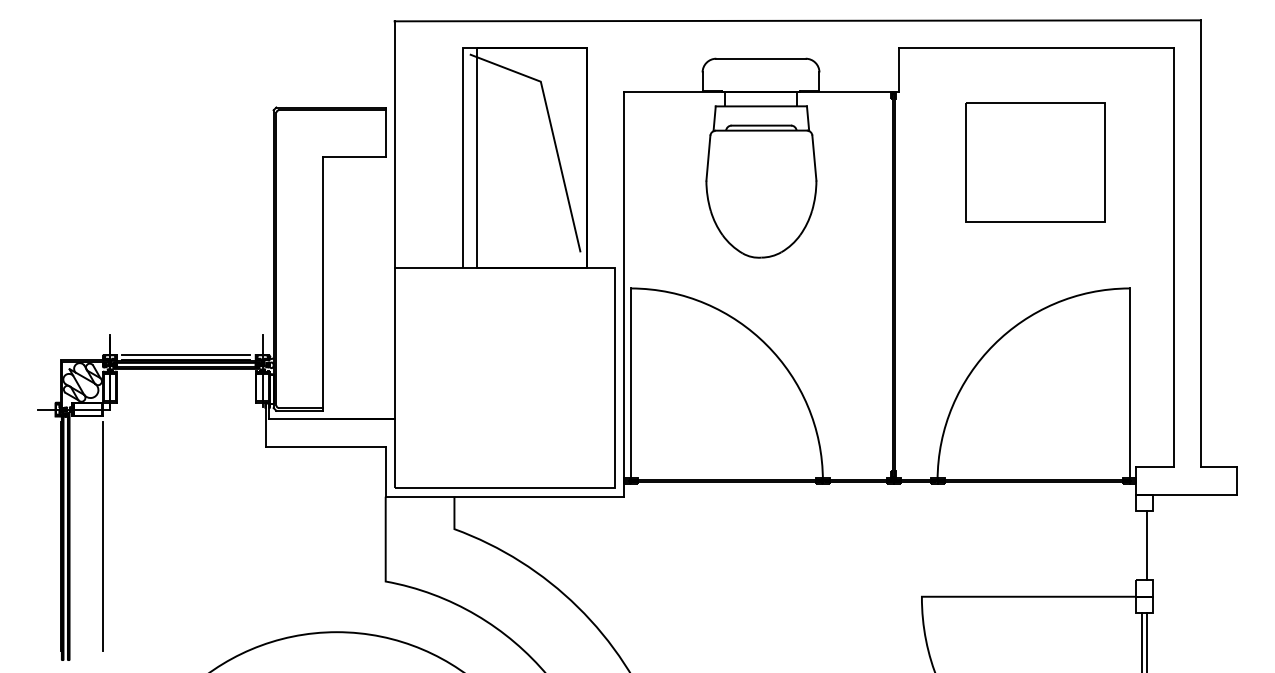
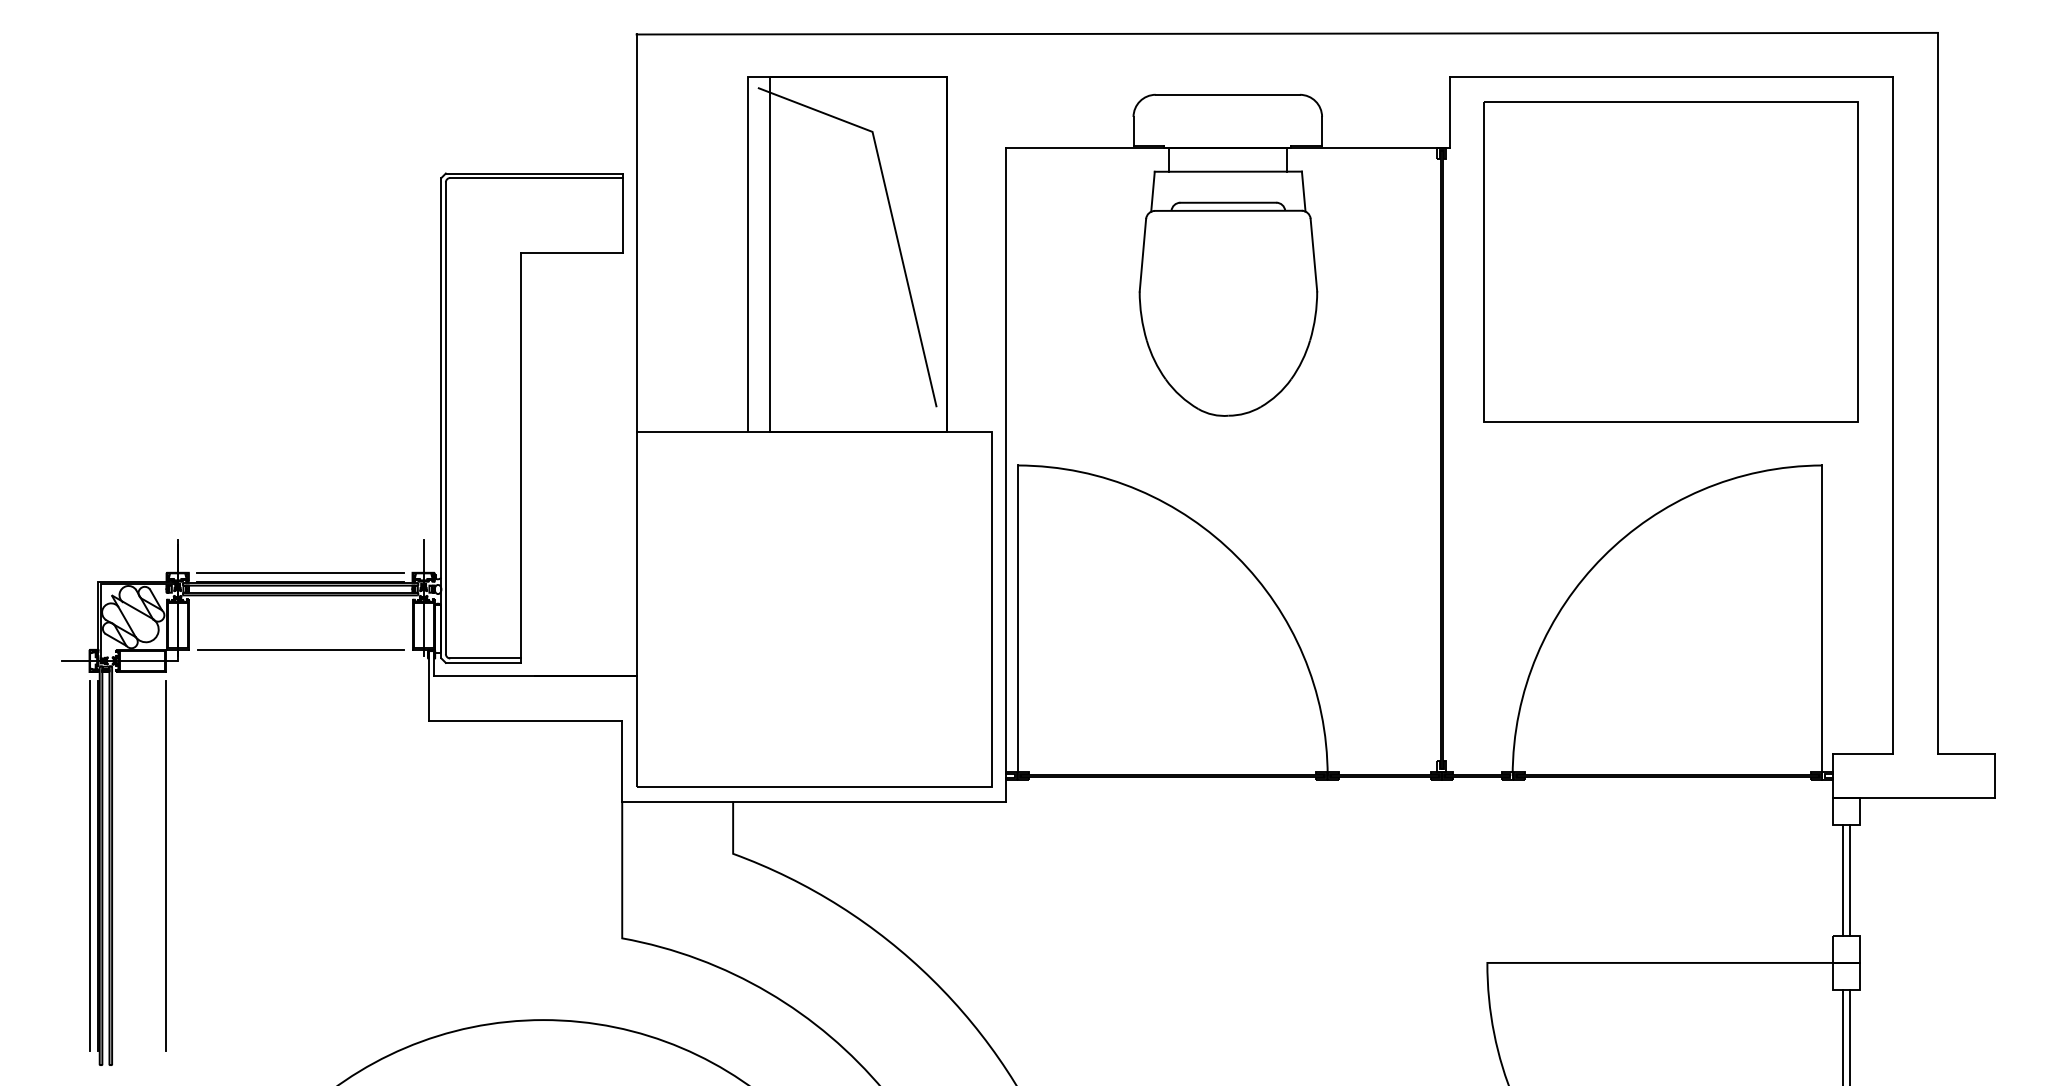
part: (1035, 161) -> (1670, 260), size x1.67
line: (186, 402) -> (300, 649), added
line: (55, 536) -> (89, 865), added
line: (1142, 545) -> (1843, 880), added

